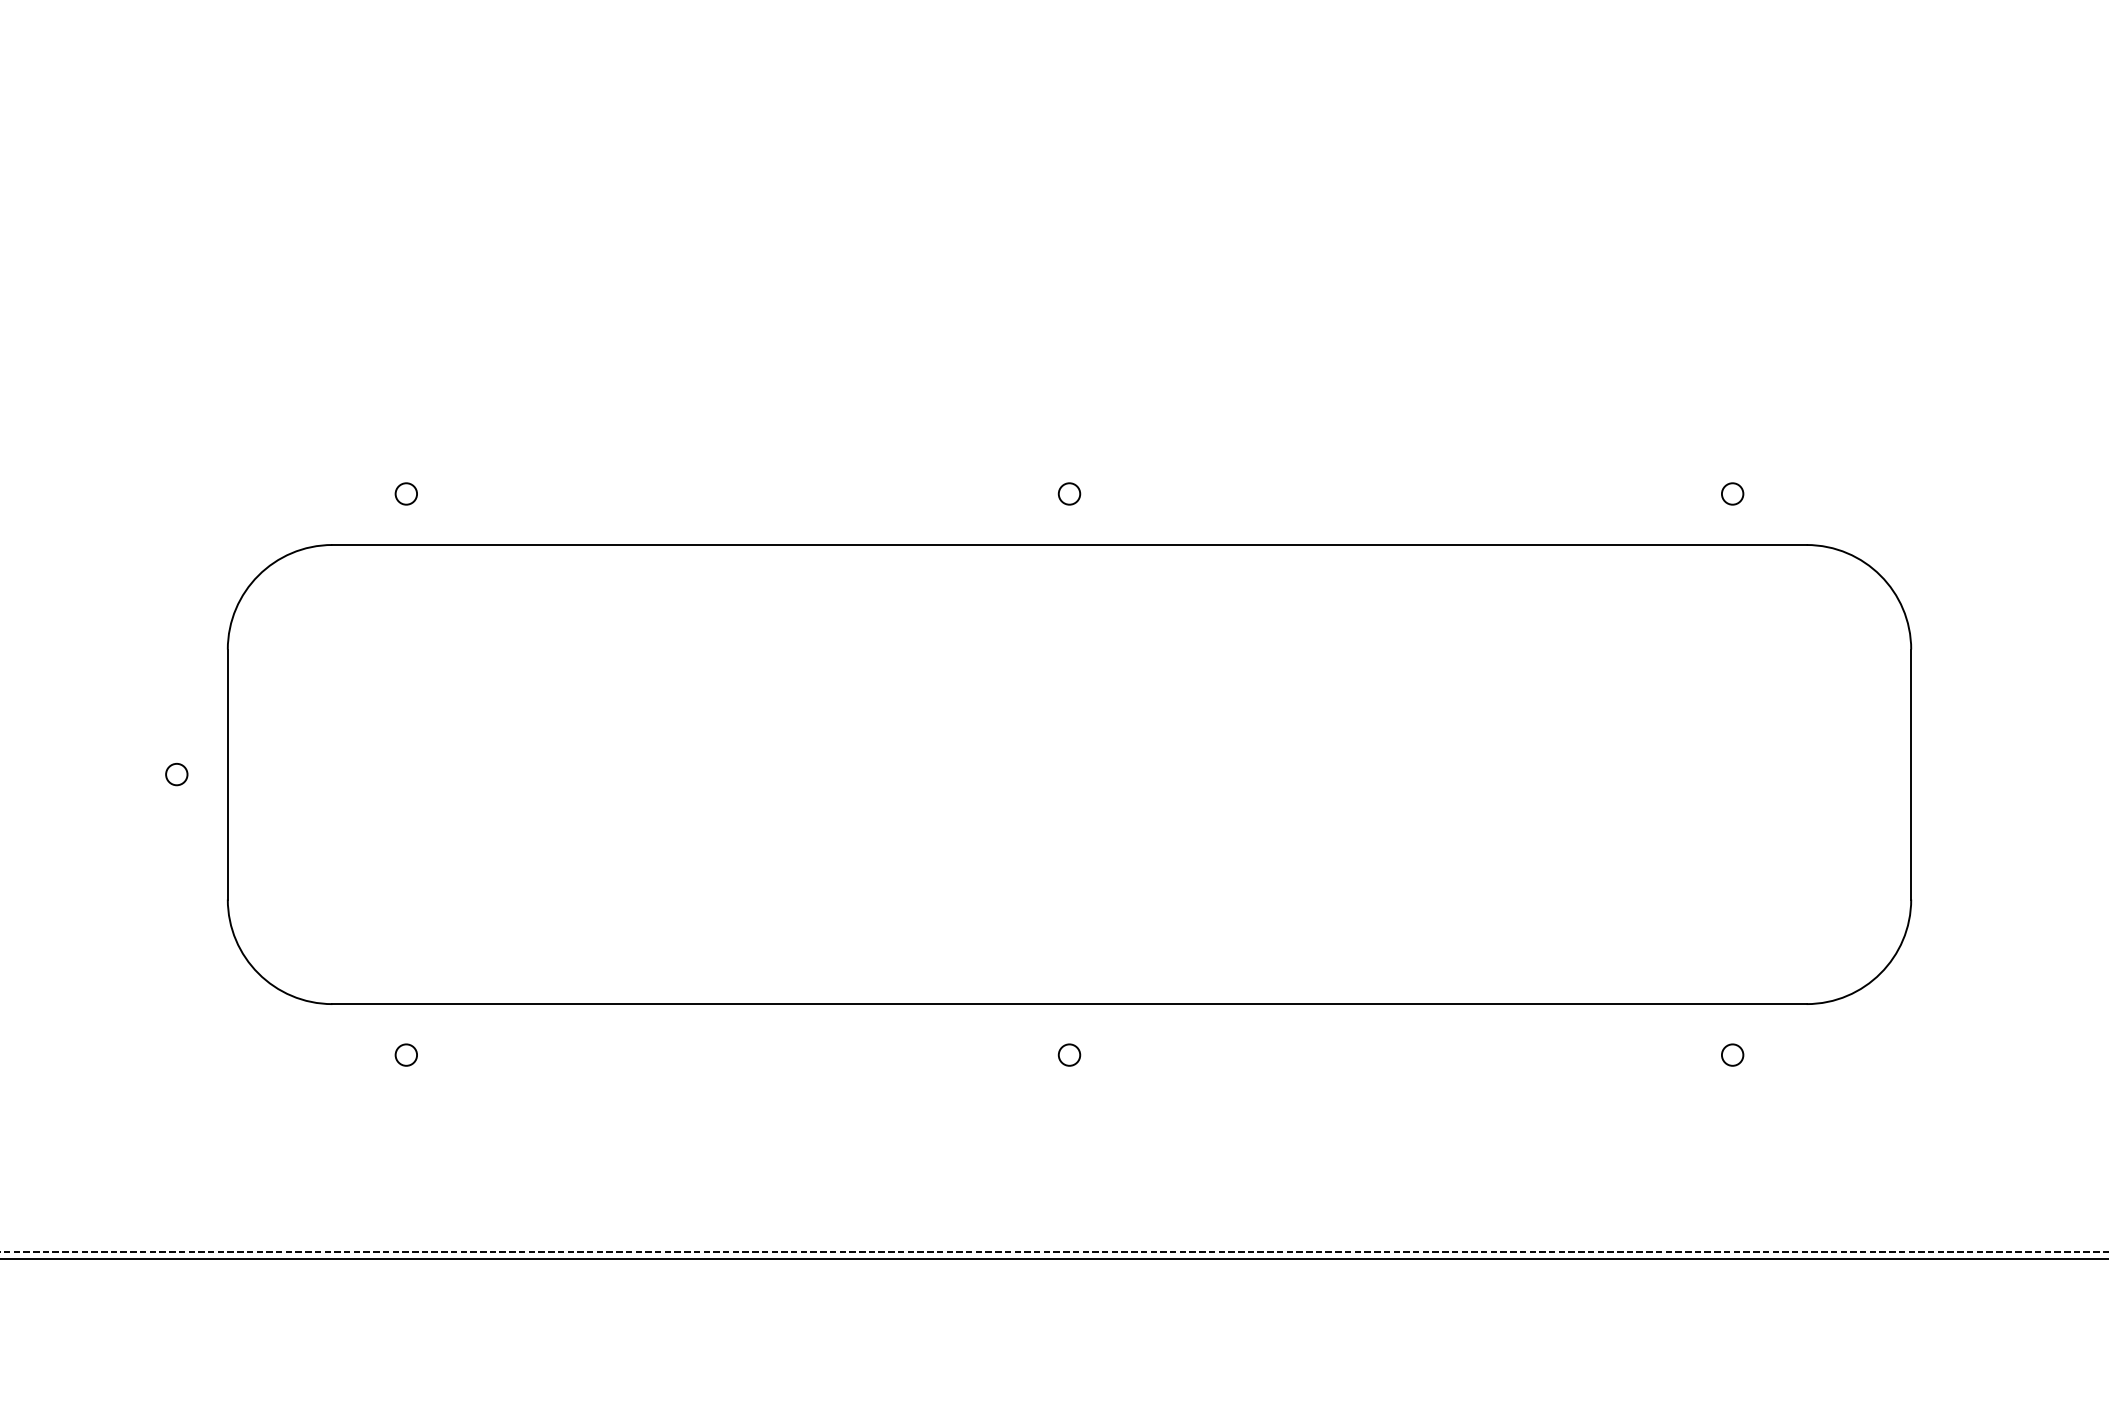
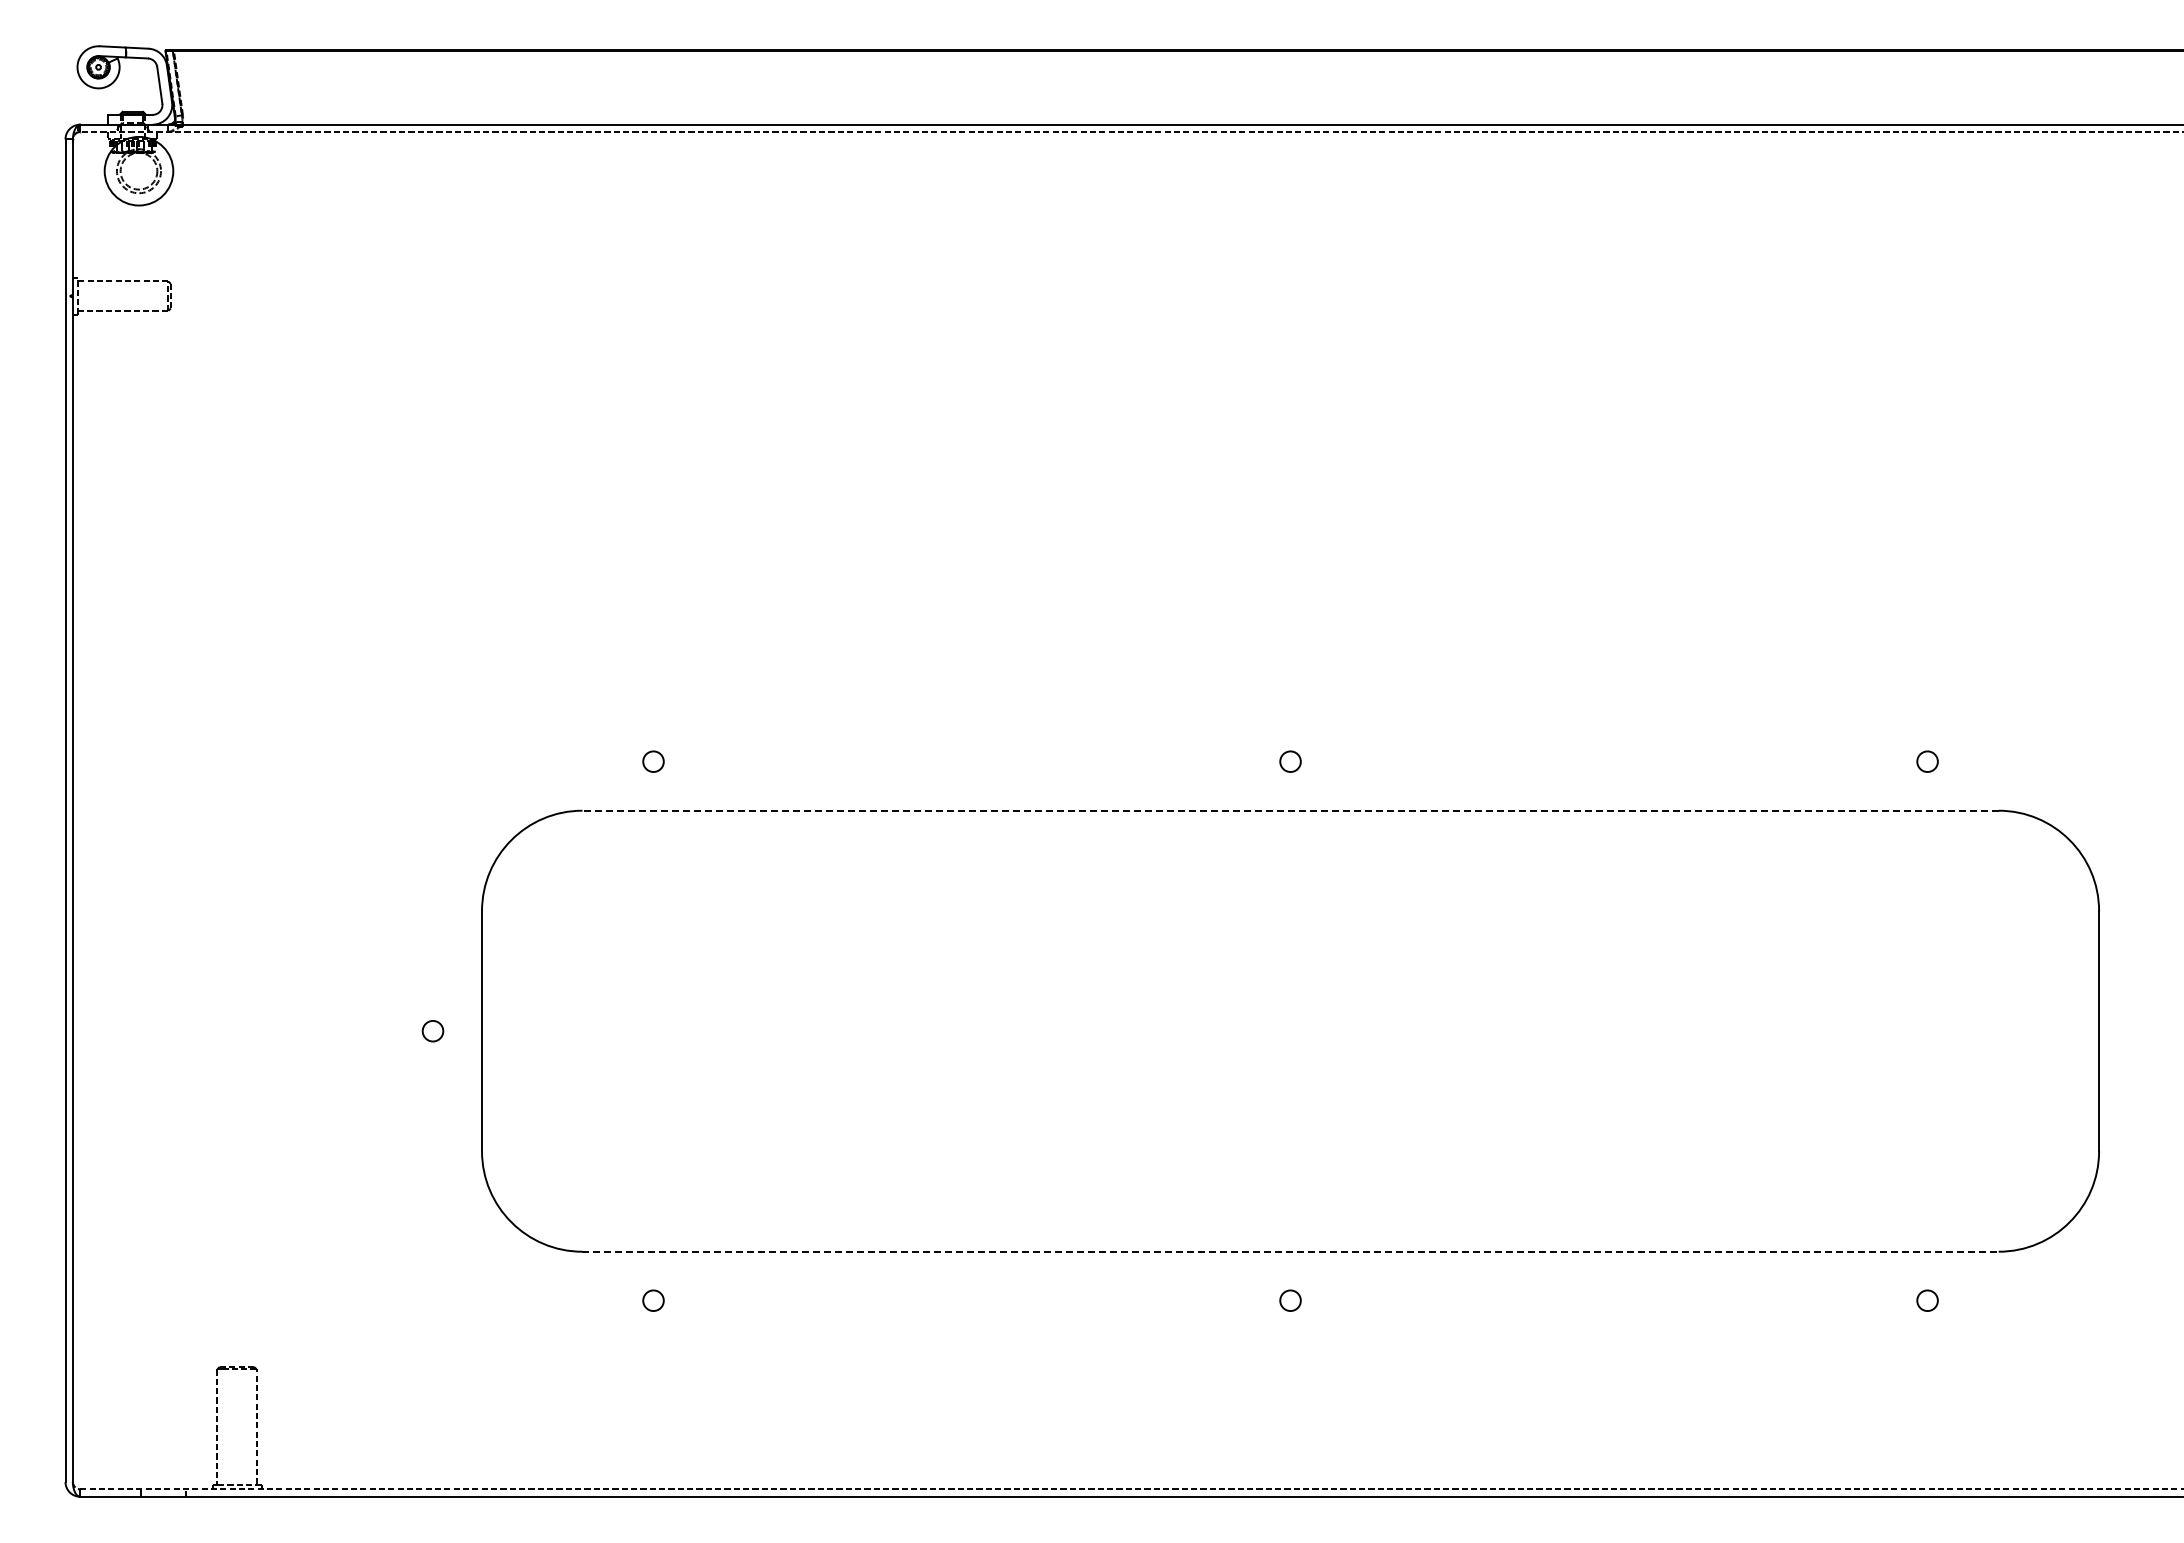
line: (1069, 544) -> (1290, 810), solid -> dashed
line: (1070, 1003) -> (1291, 1251), solid -> dashed

